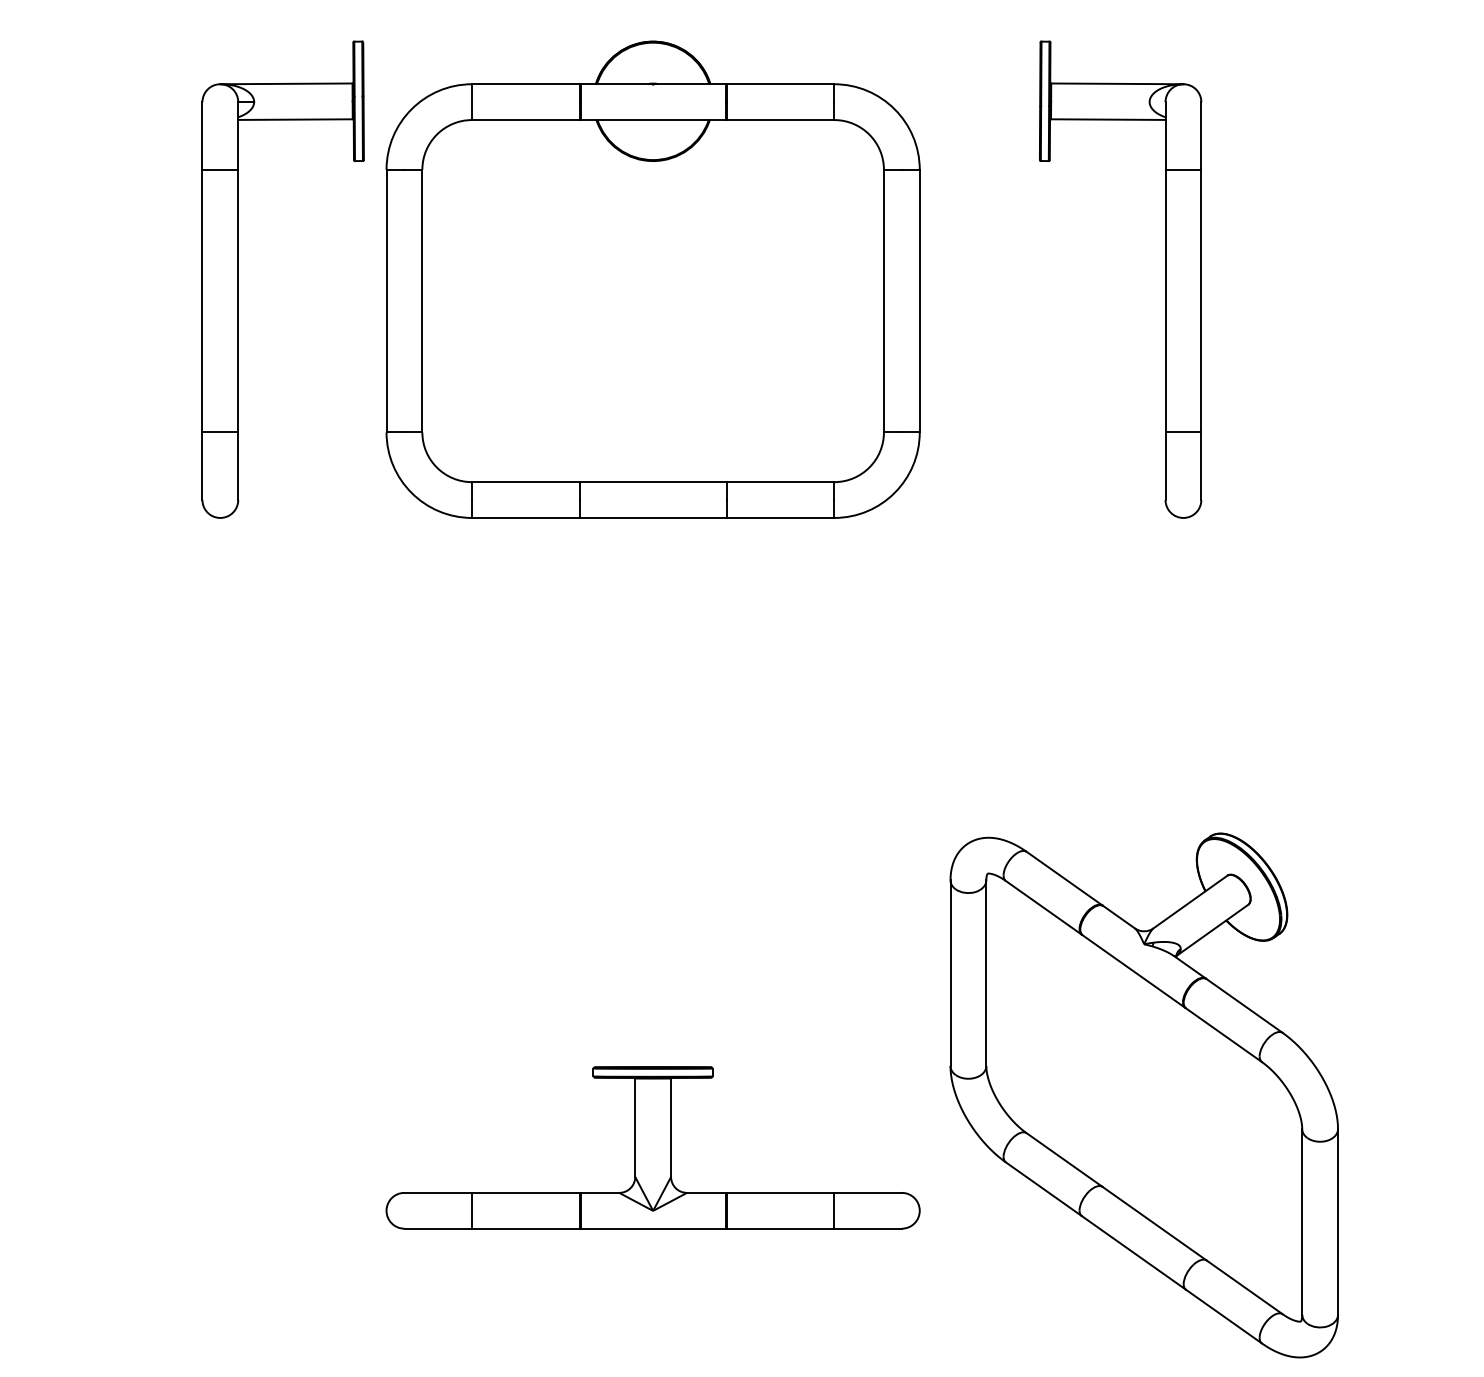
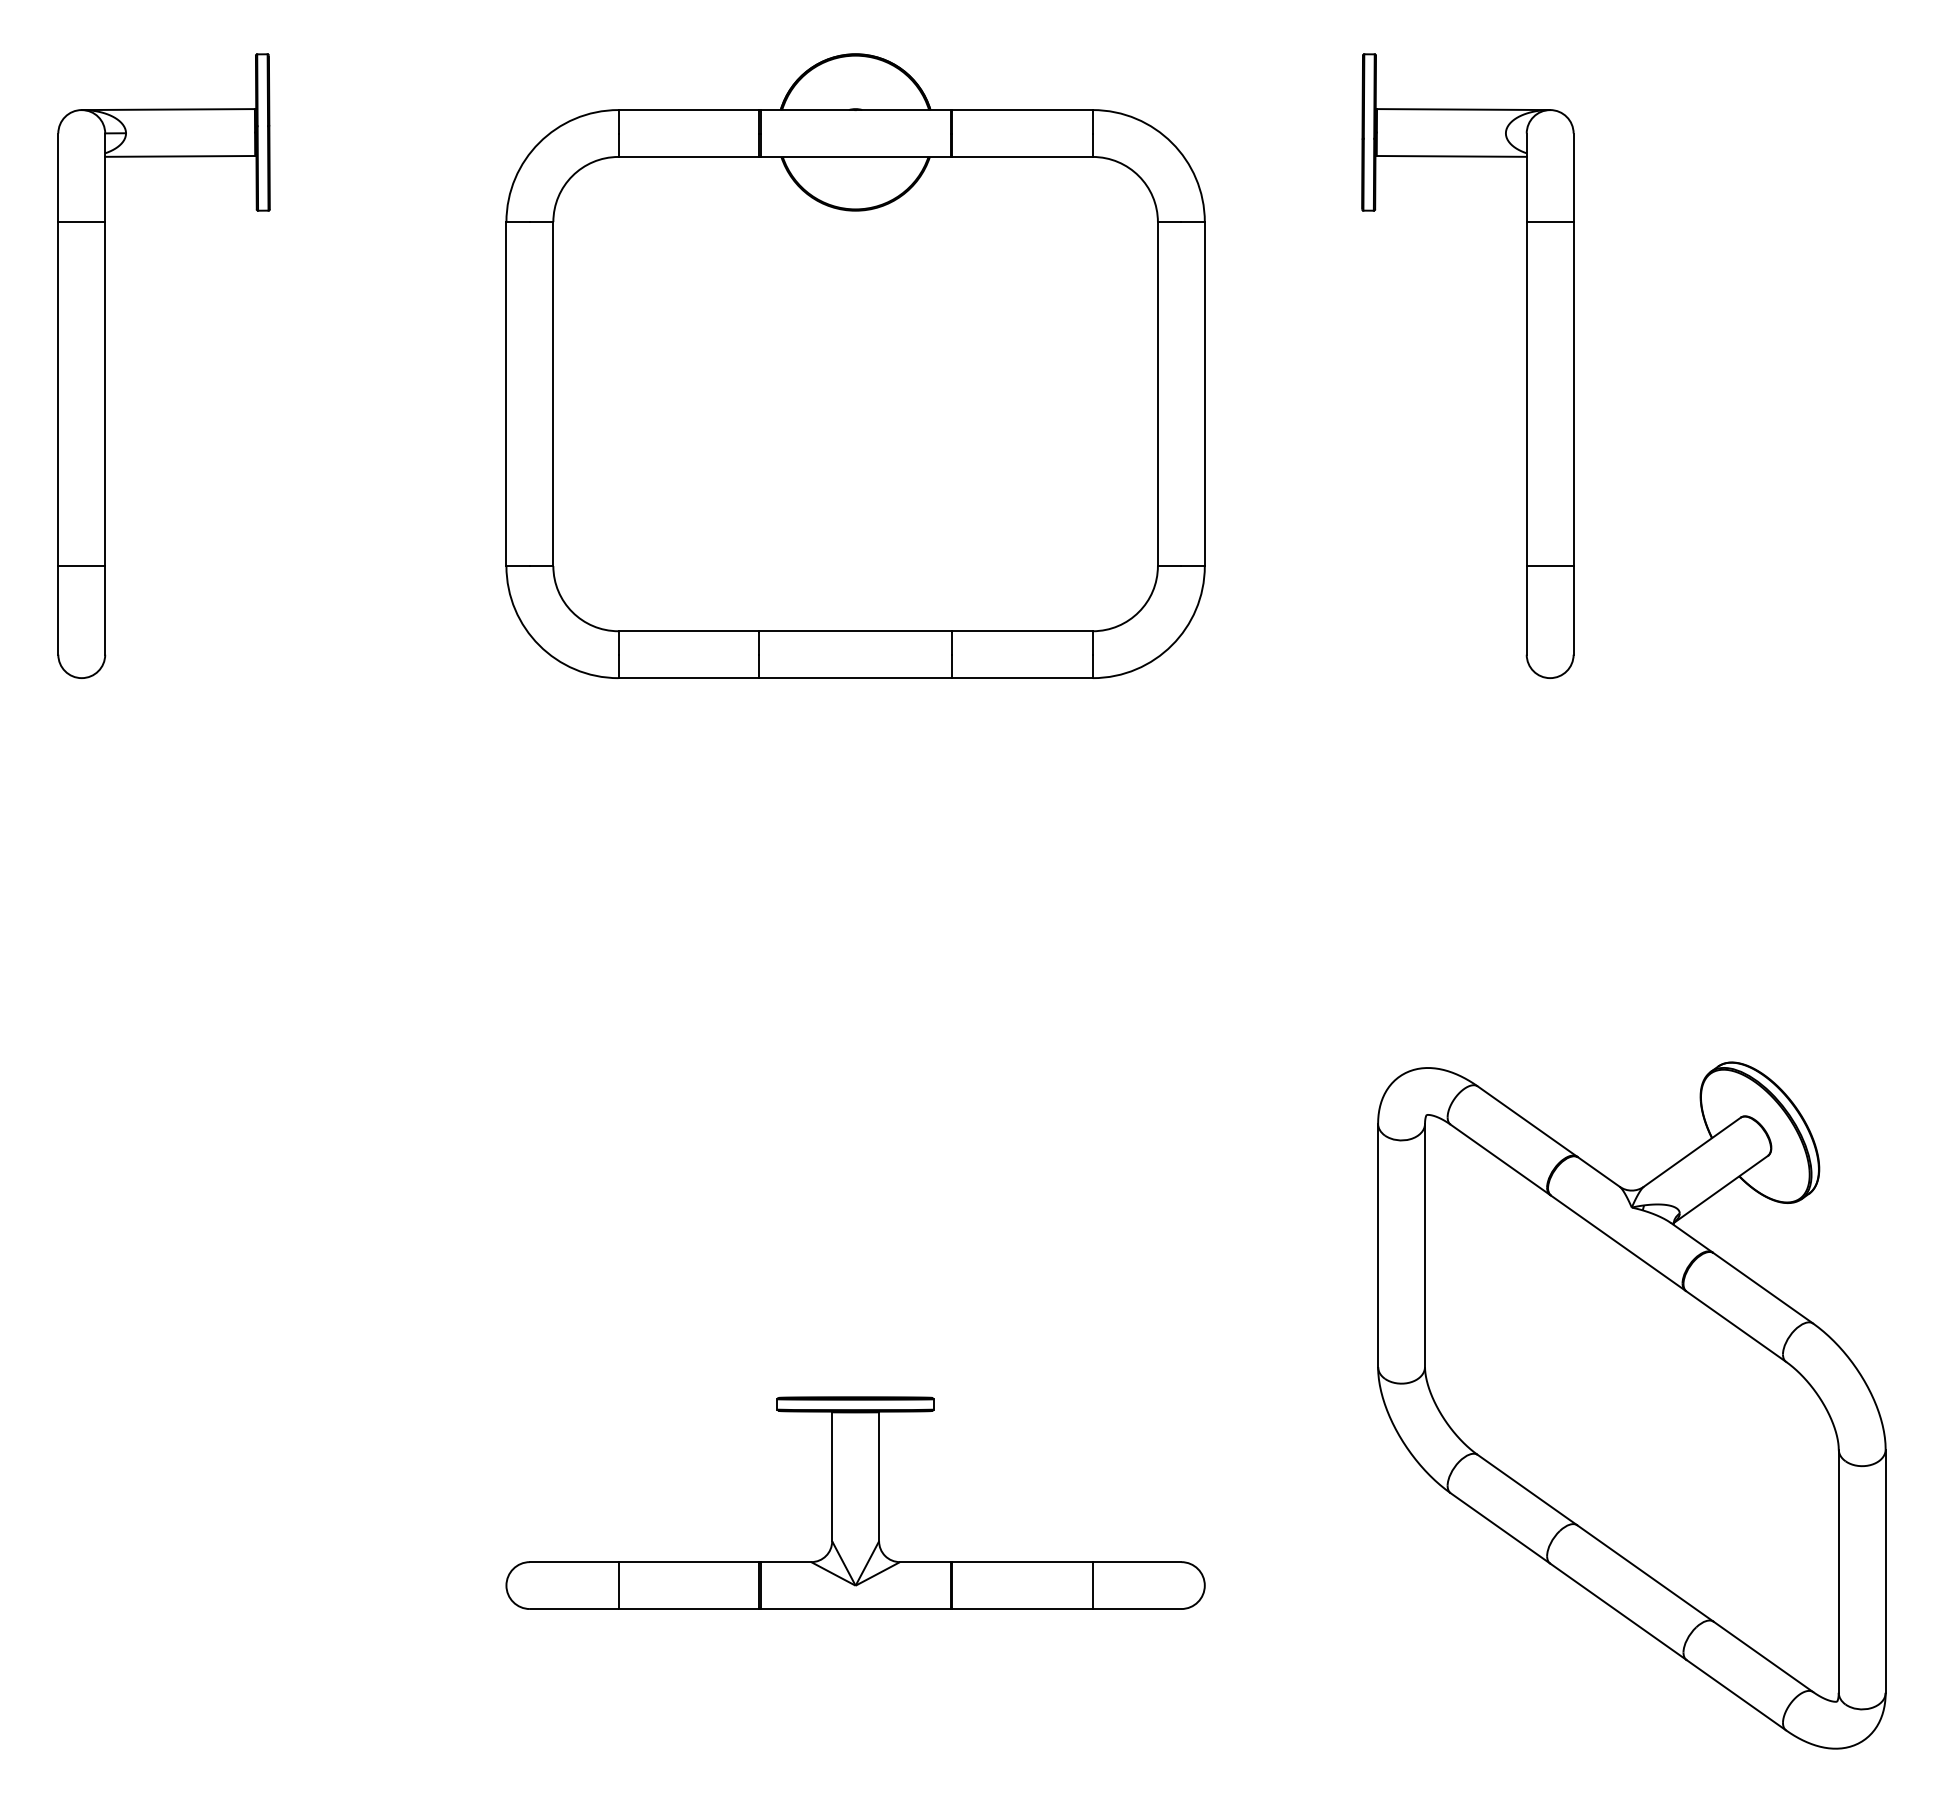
part: (238, 279) -> (105, 365), moved
part: (1143, 1095) -> (1631, 1405), moved

